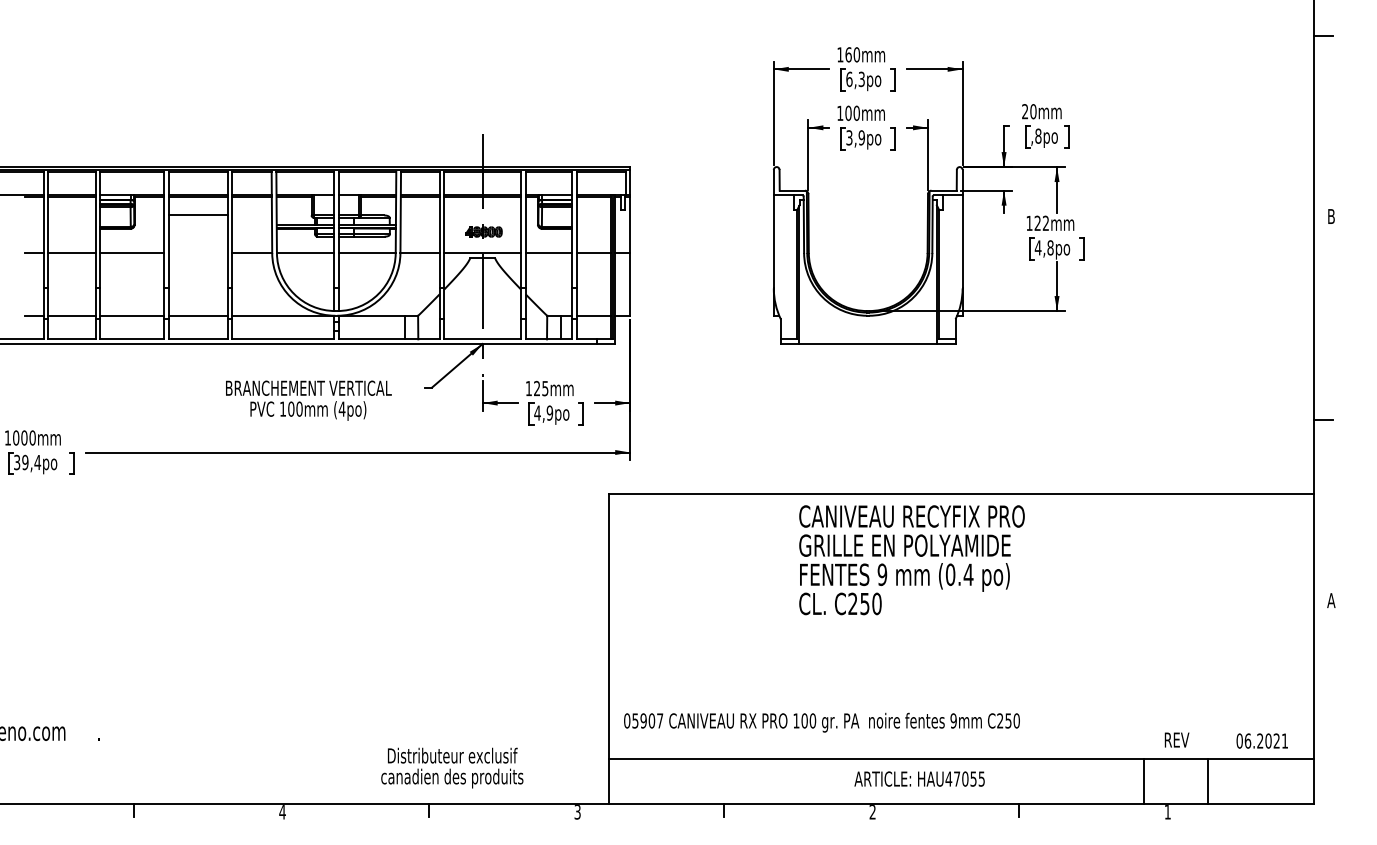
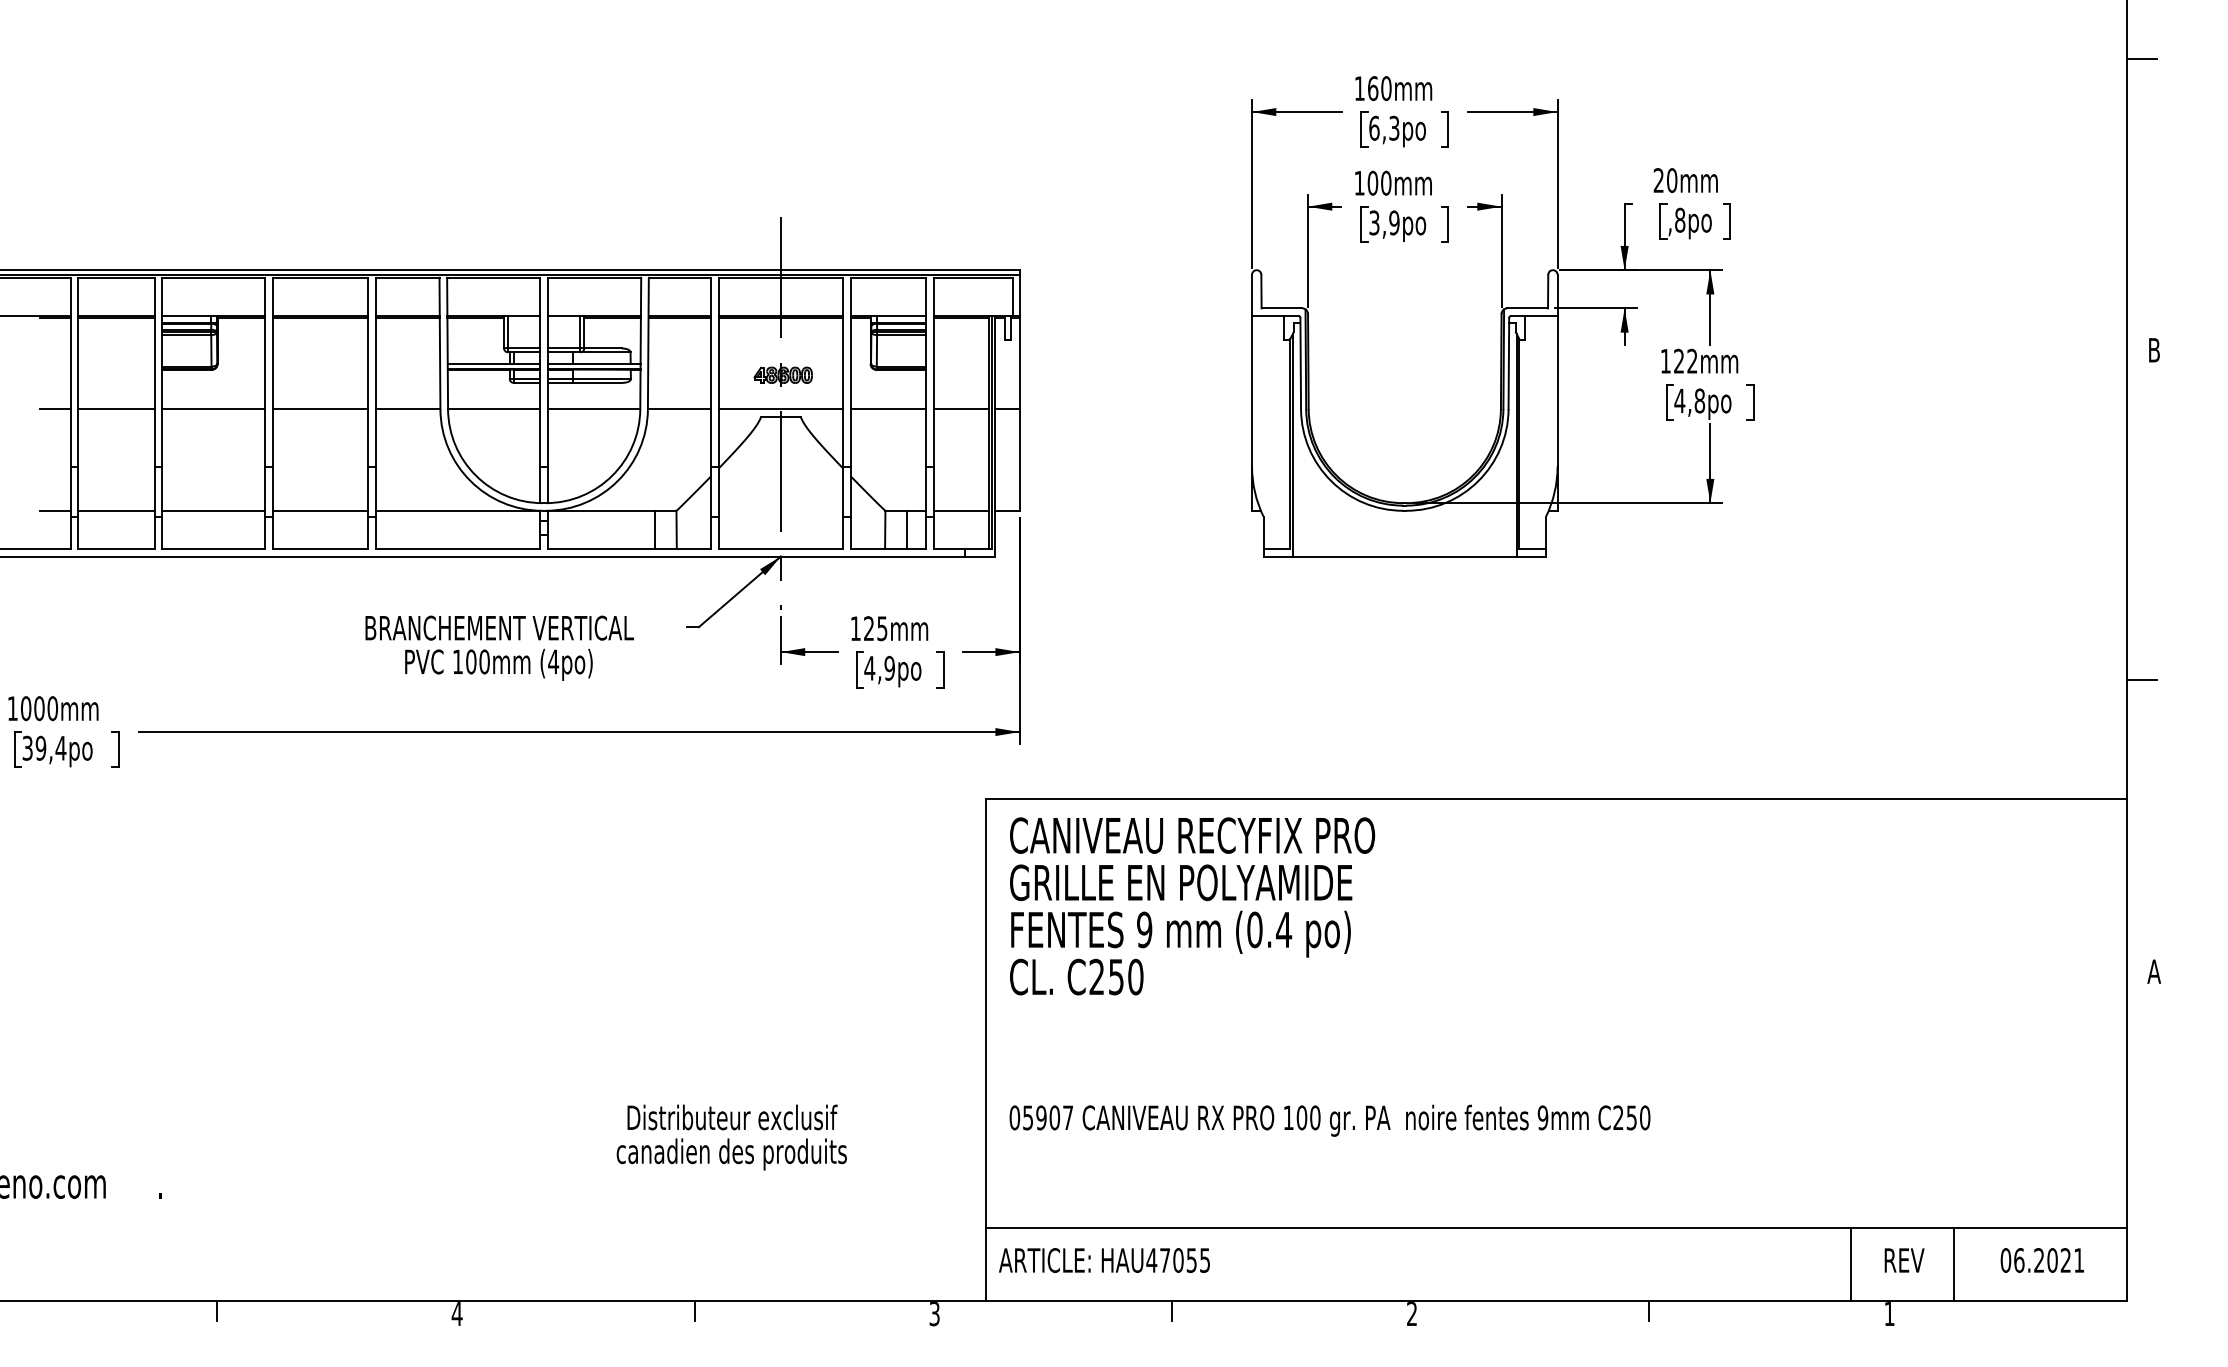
line: (197, 215) -> (319, 410), moved
text: (911, 560) -> (1191, 906), moved
text: (821, 722) -> (1329, 1120), moved
text: (1176, 739) -> (1903, 1259), moved
text: (1261, 740) -> (2041, 1259), moved
text: (452, 767) -> (732, 1136), moved
text: (919, 778) -> (1104, 1259), moved

